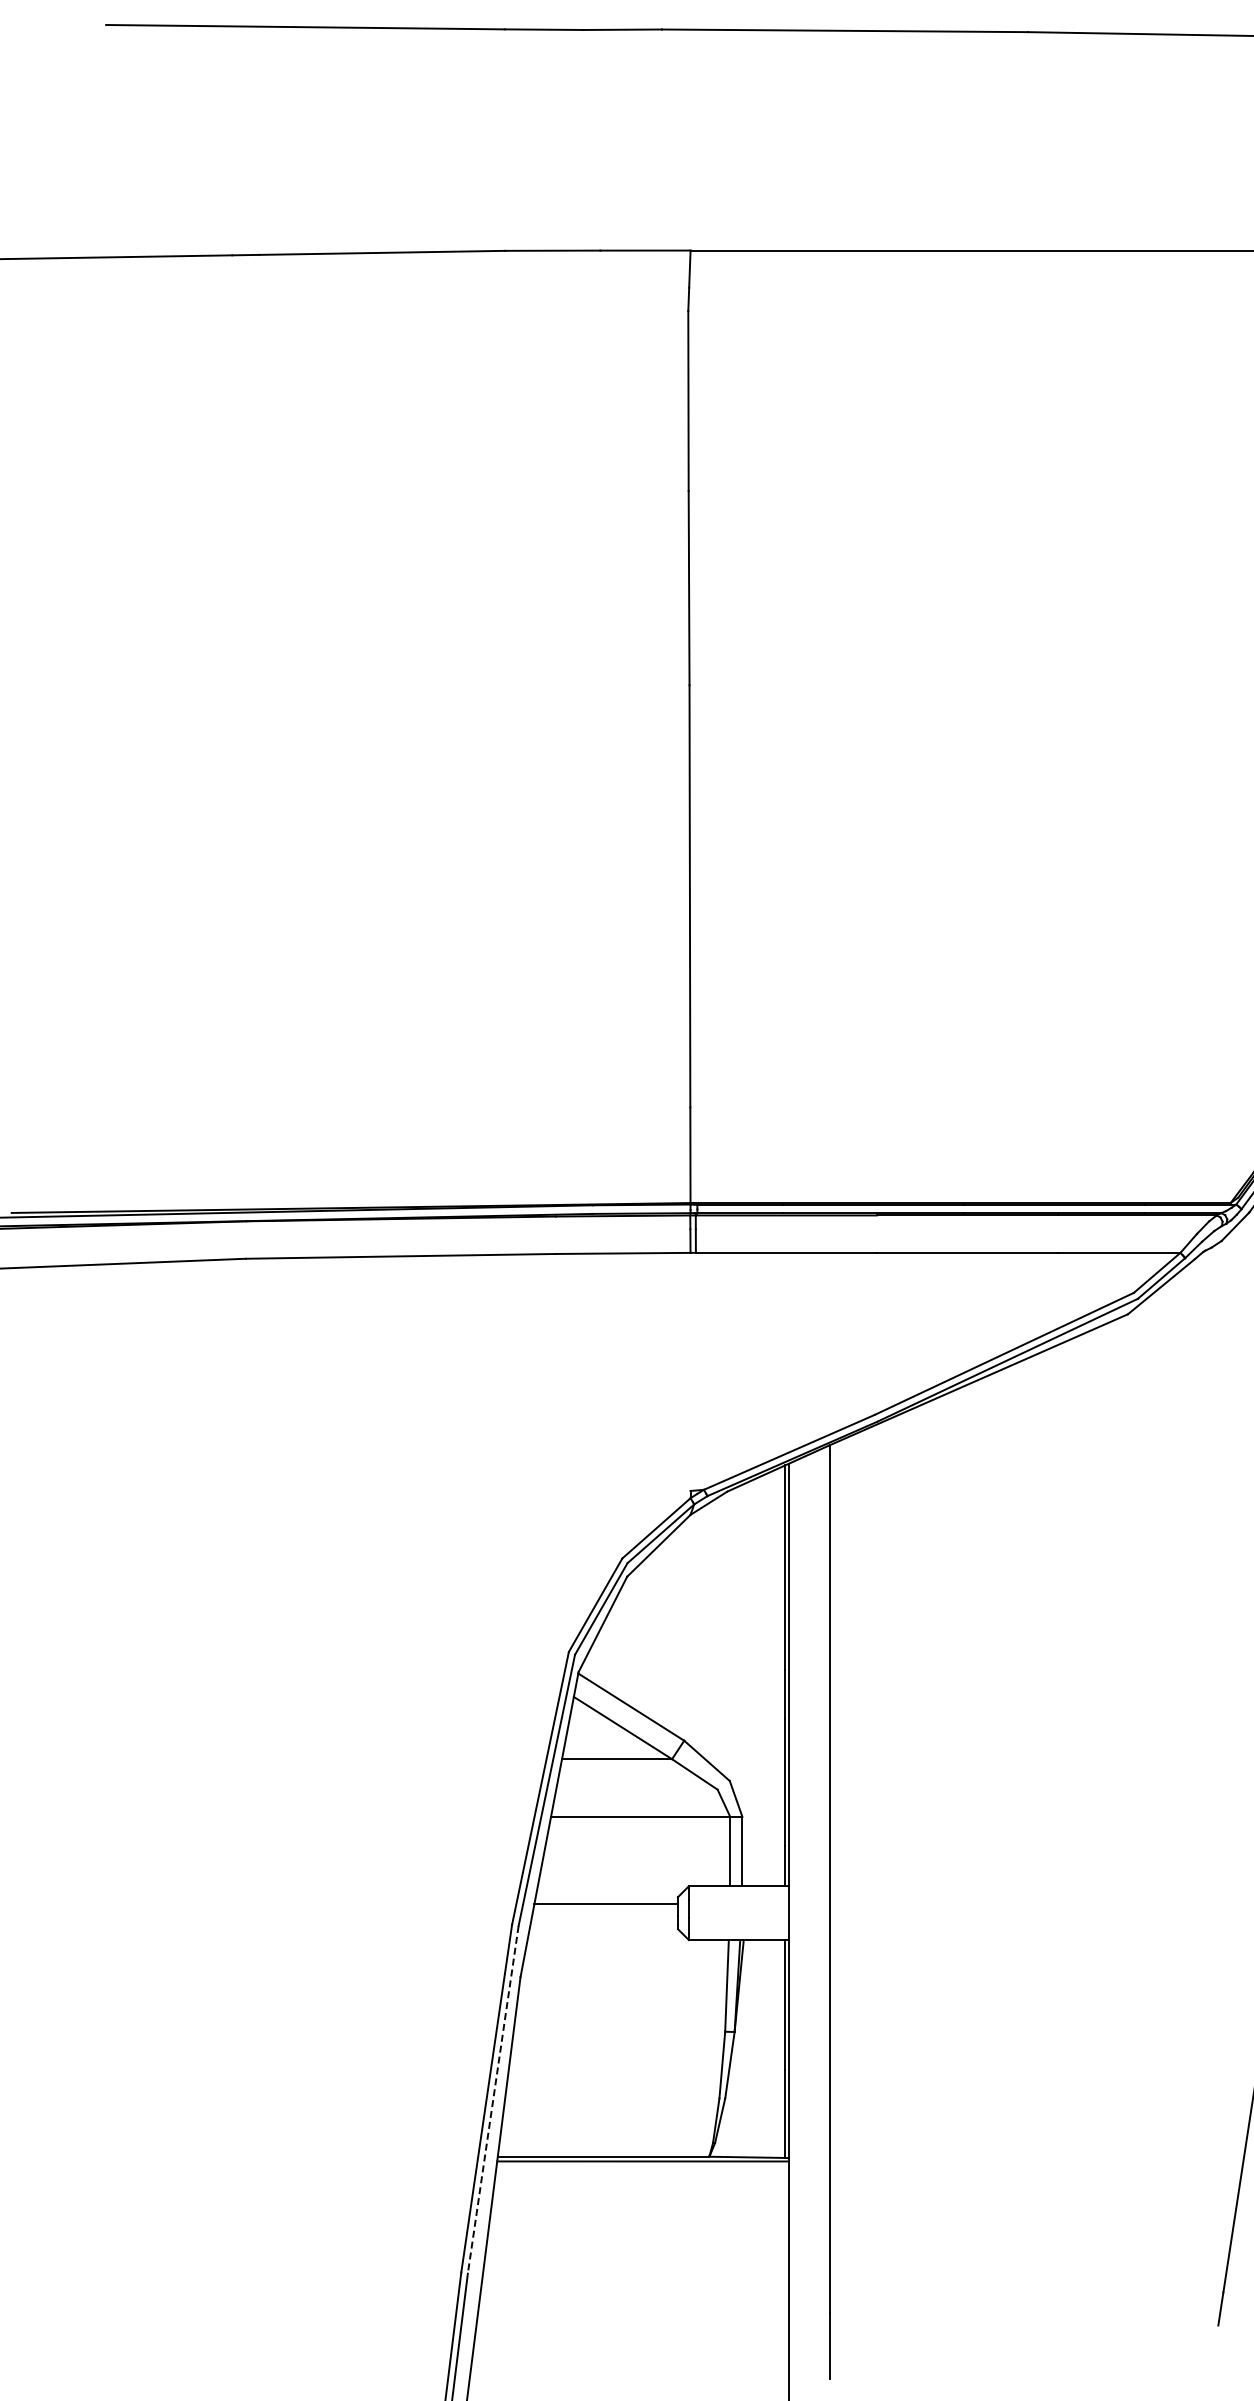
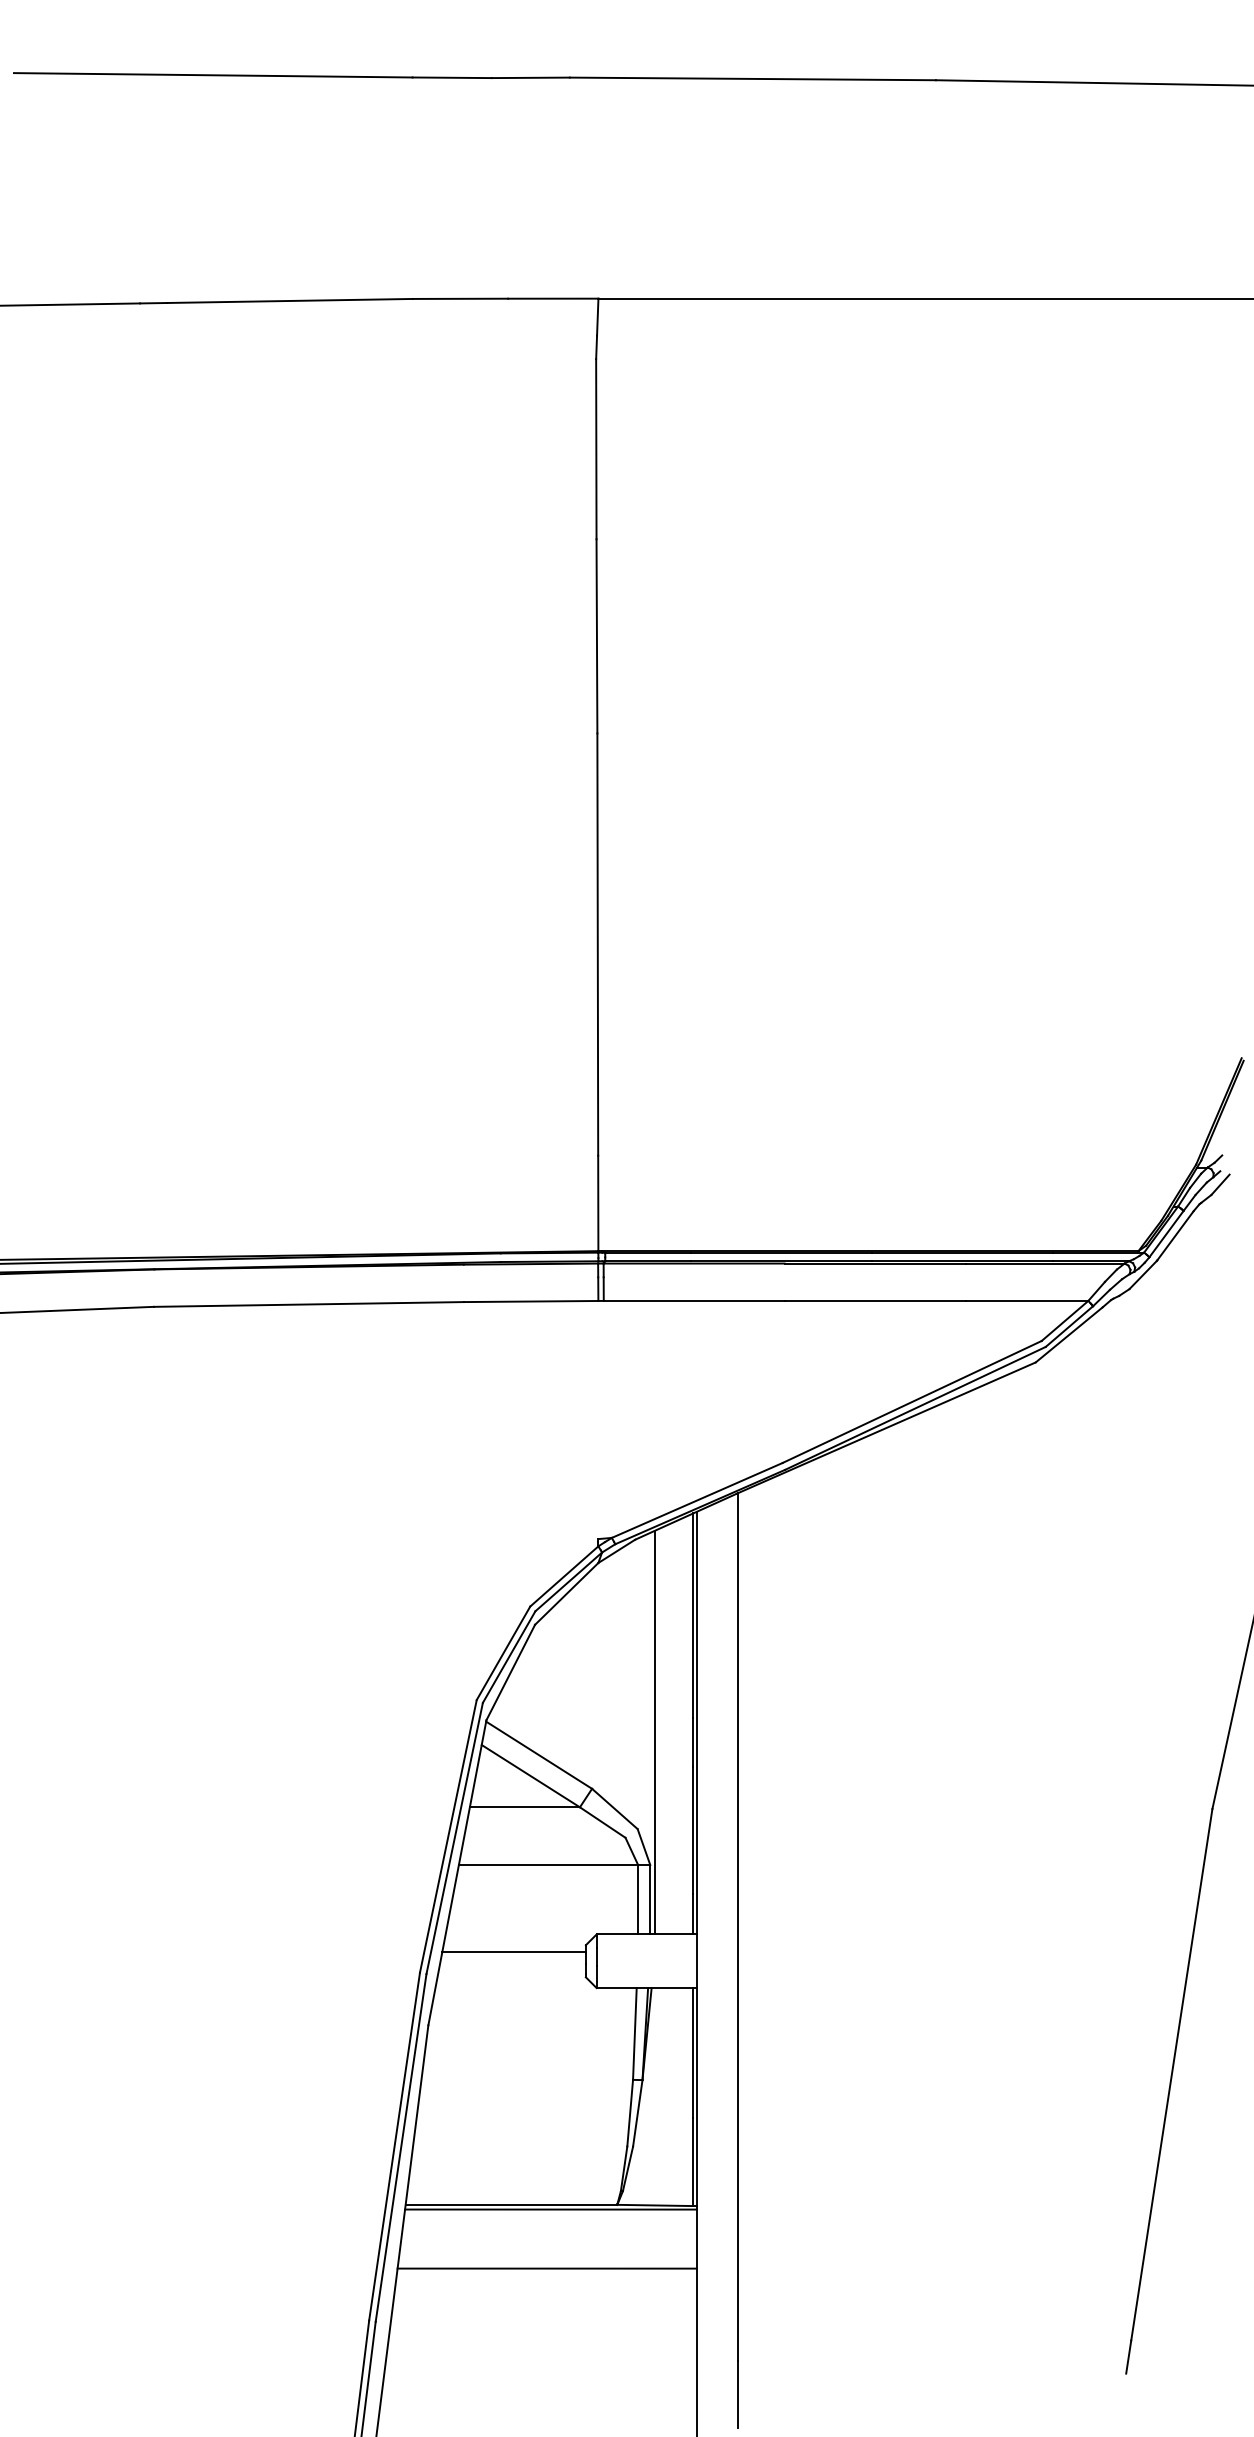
line: (747, 1684) -> (655, 1732), added
line: (493, 2099) -> (401, 2147), dashed -> solid
line: (638, 2220) -> (546, 2268), added

